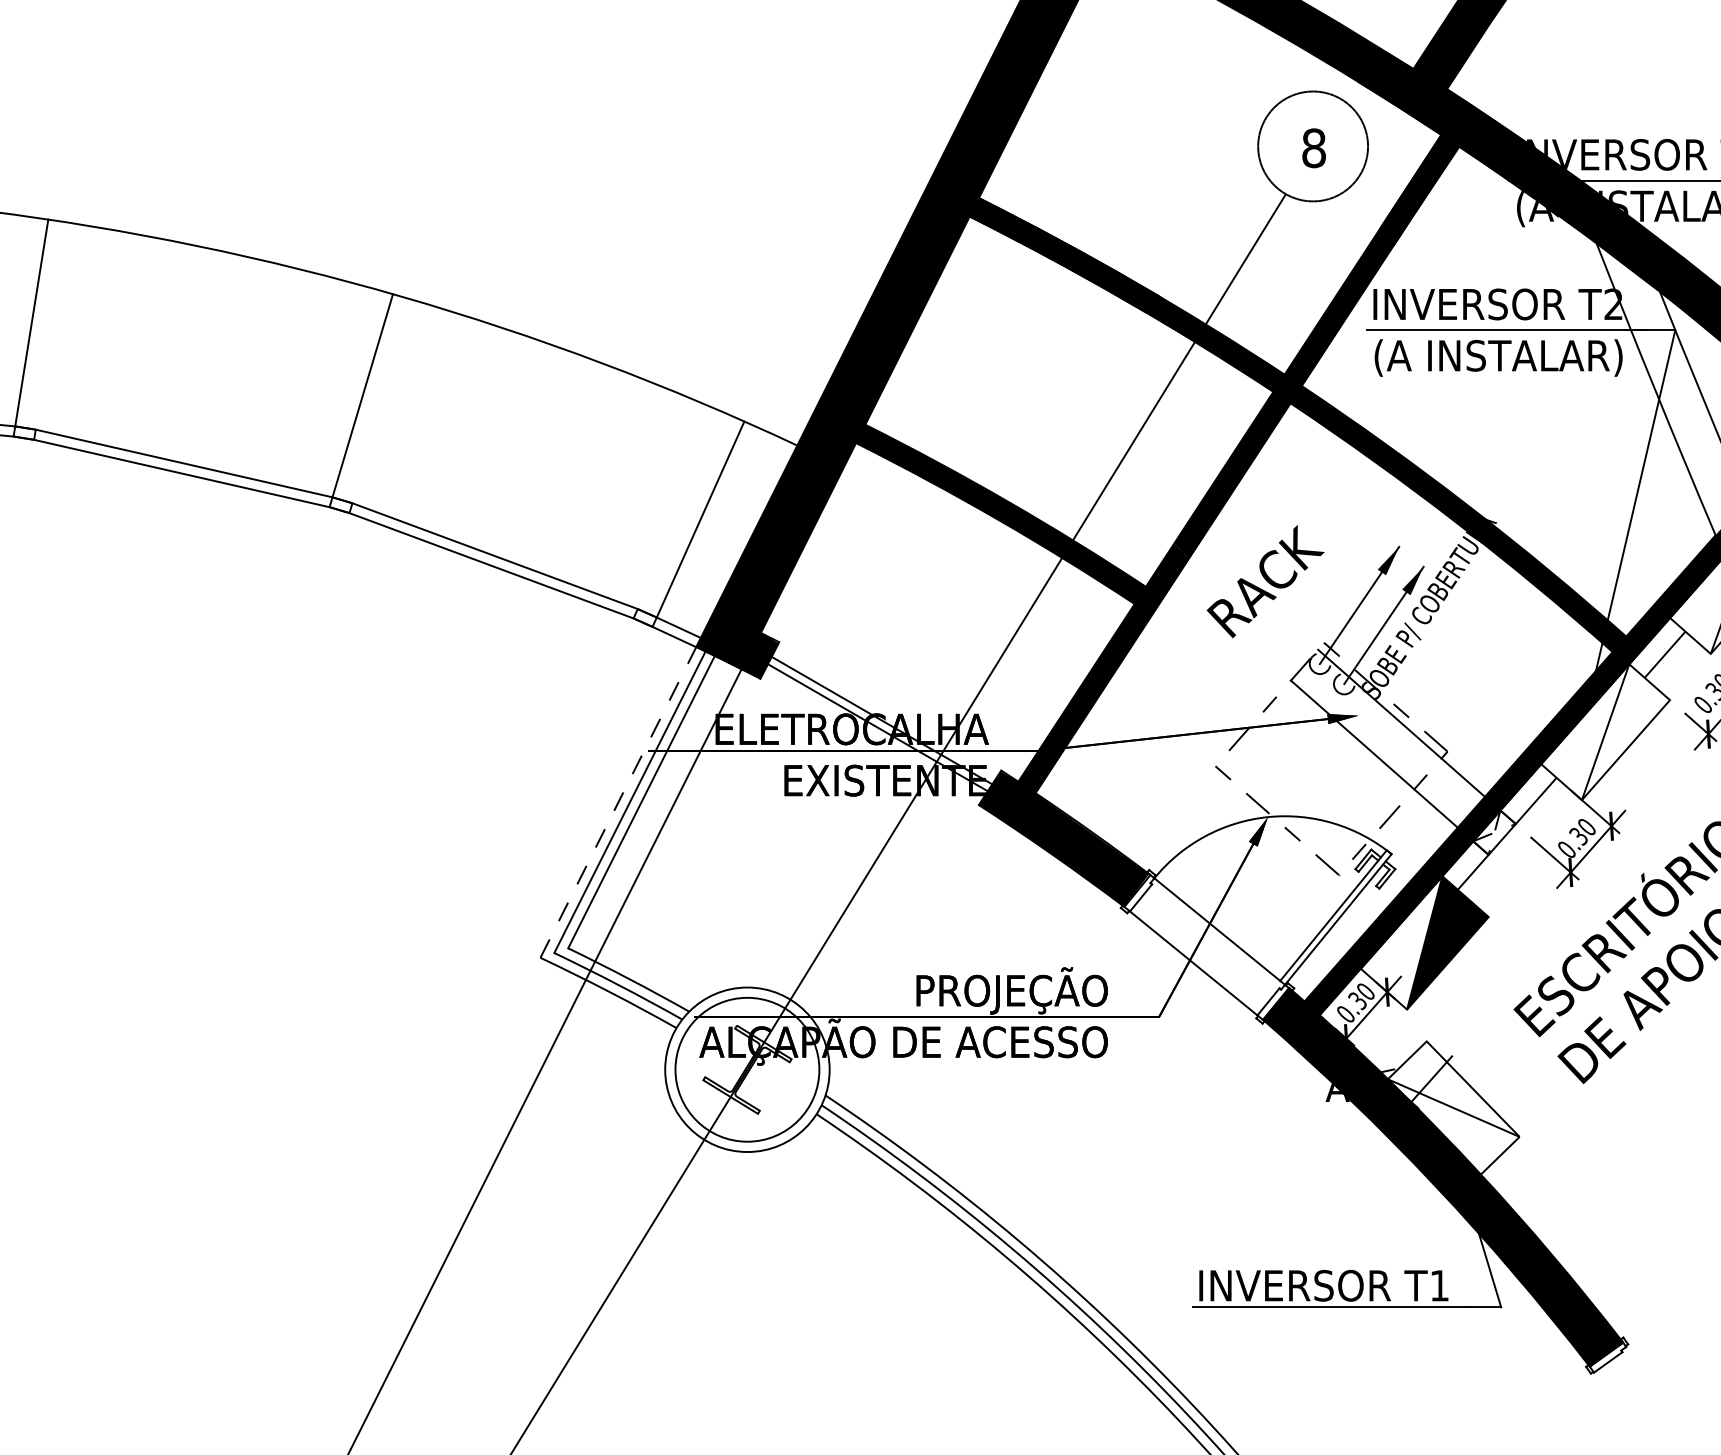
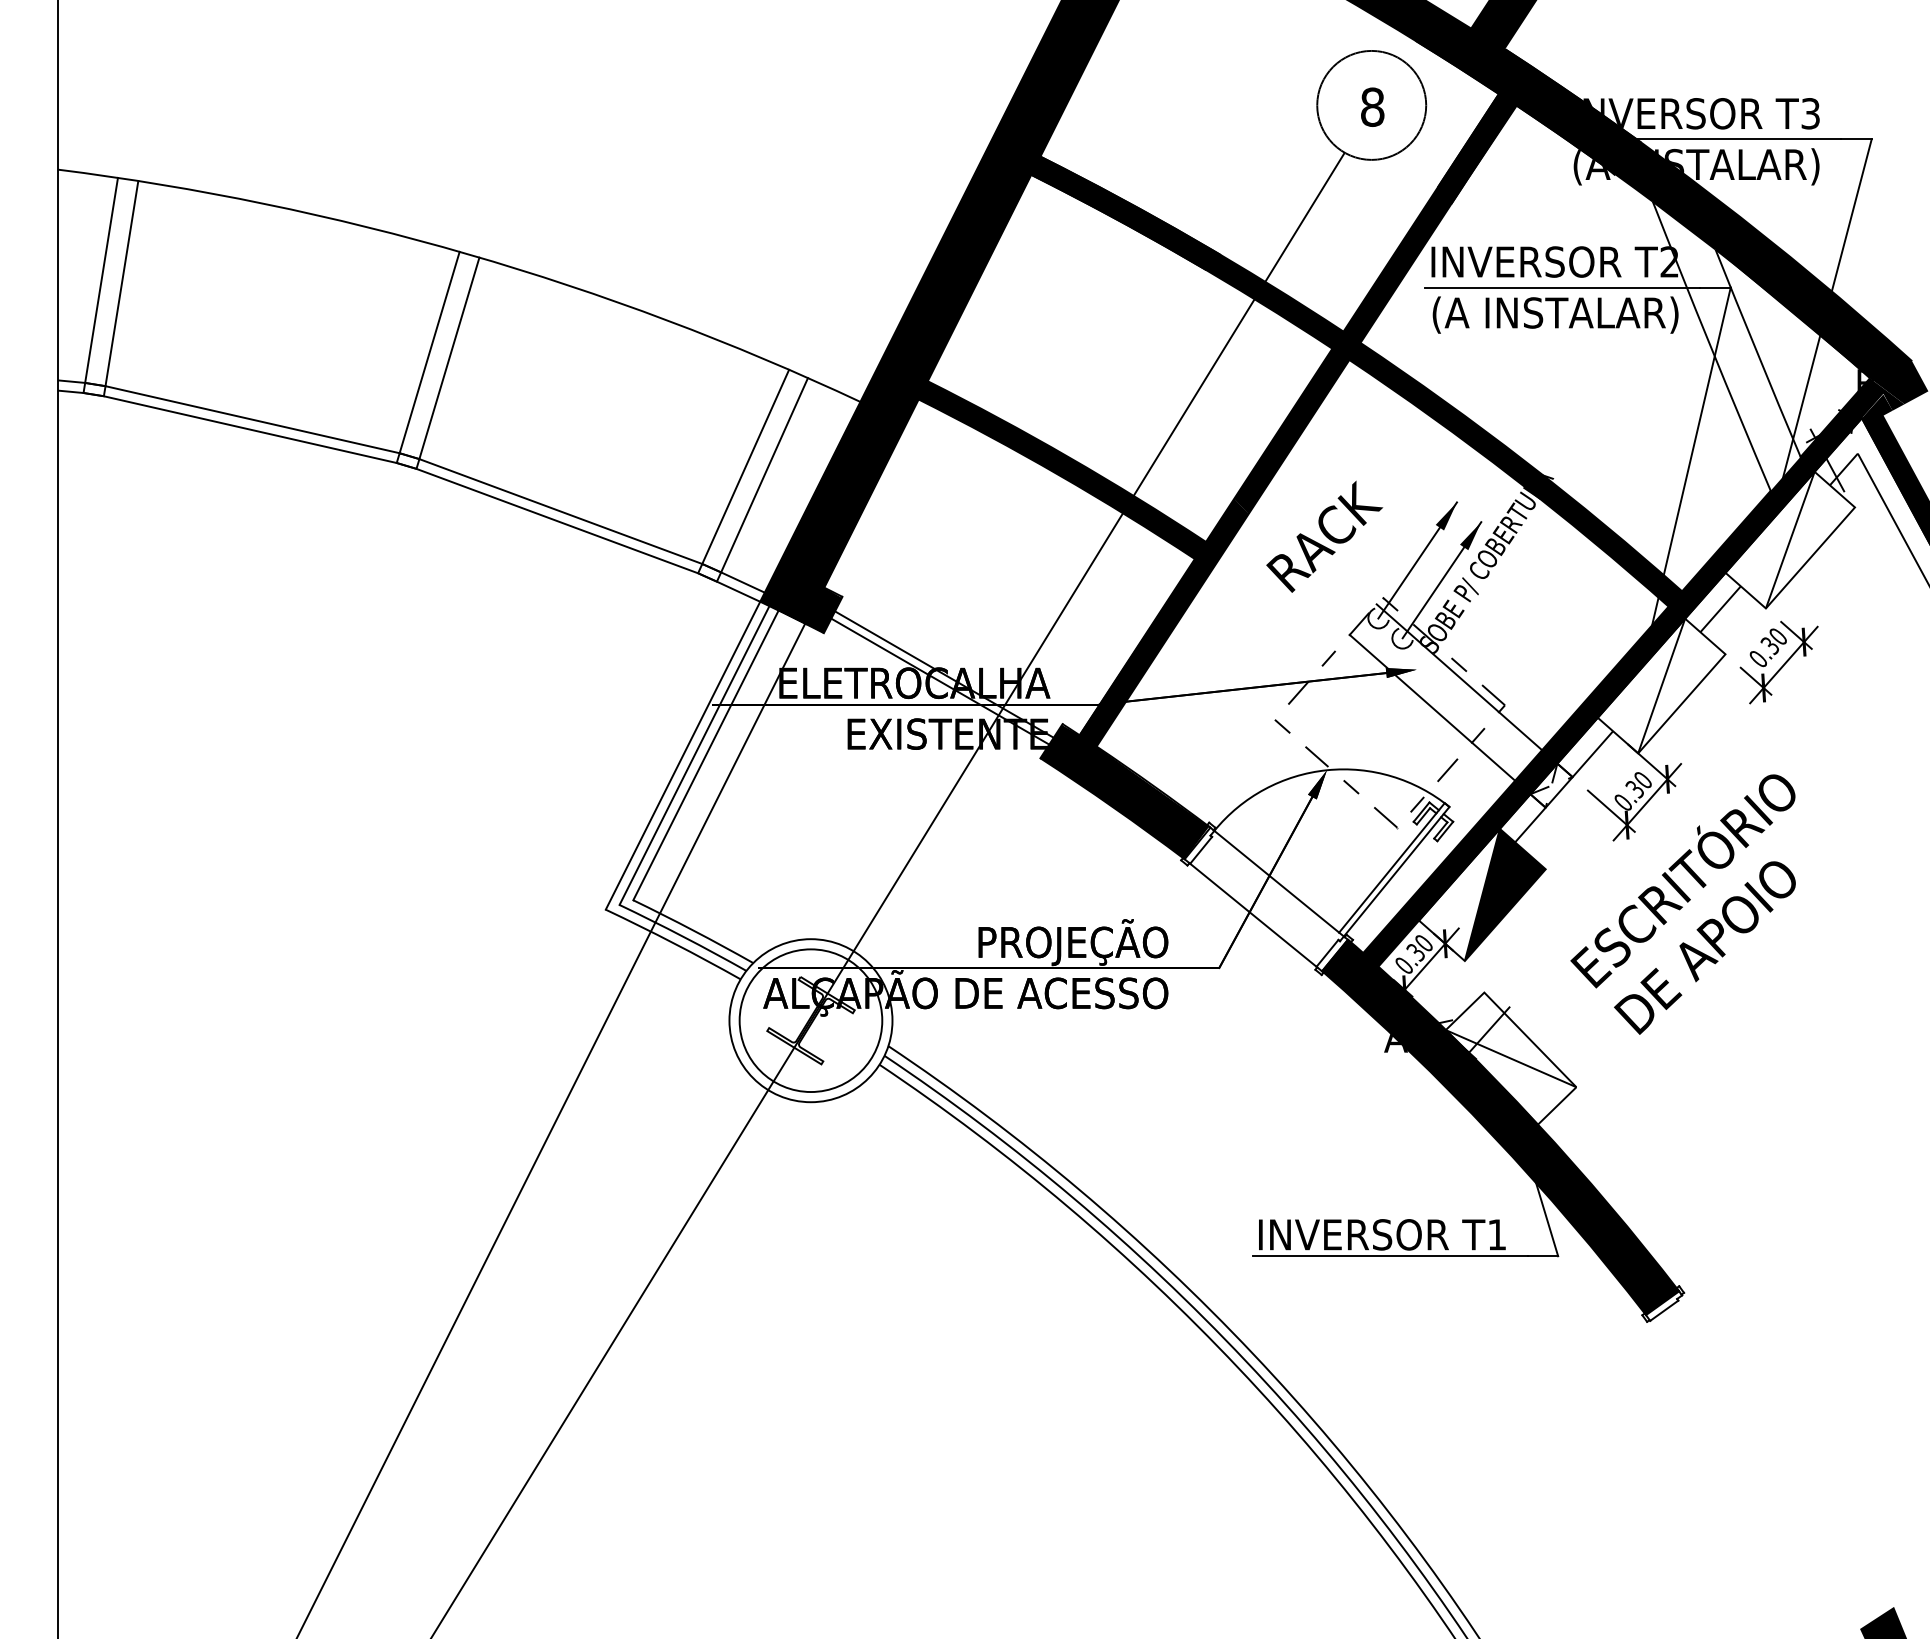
line: (51, 326) -> (121, 283), added
line: (382, 401) -> (449, 358), added
line: (681, 510) -> (745, 466), added
line: (618, 802) -> (683, 755), dashed -> solid

